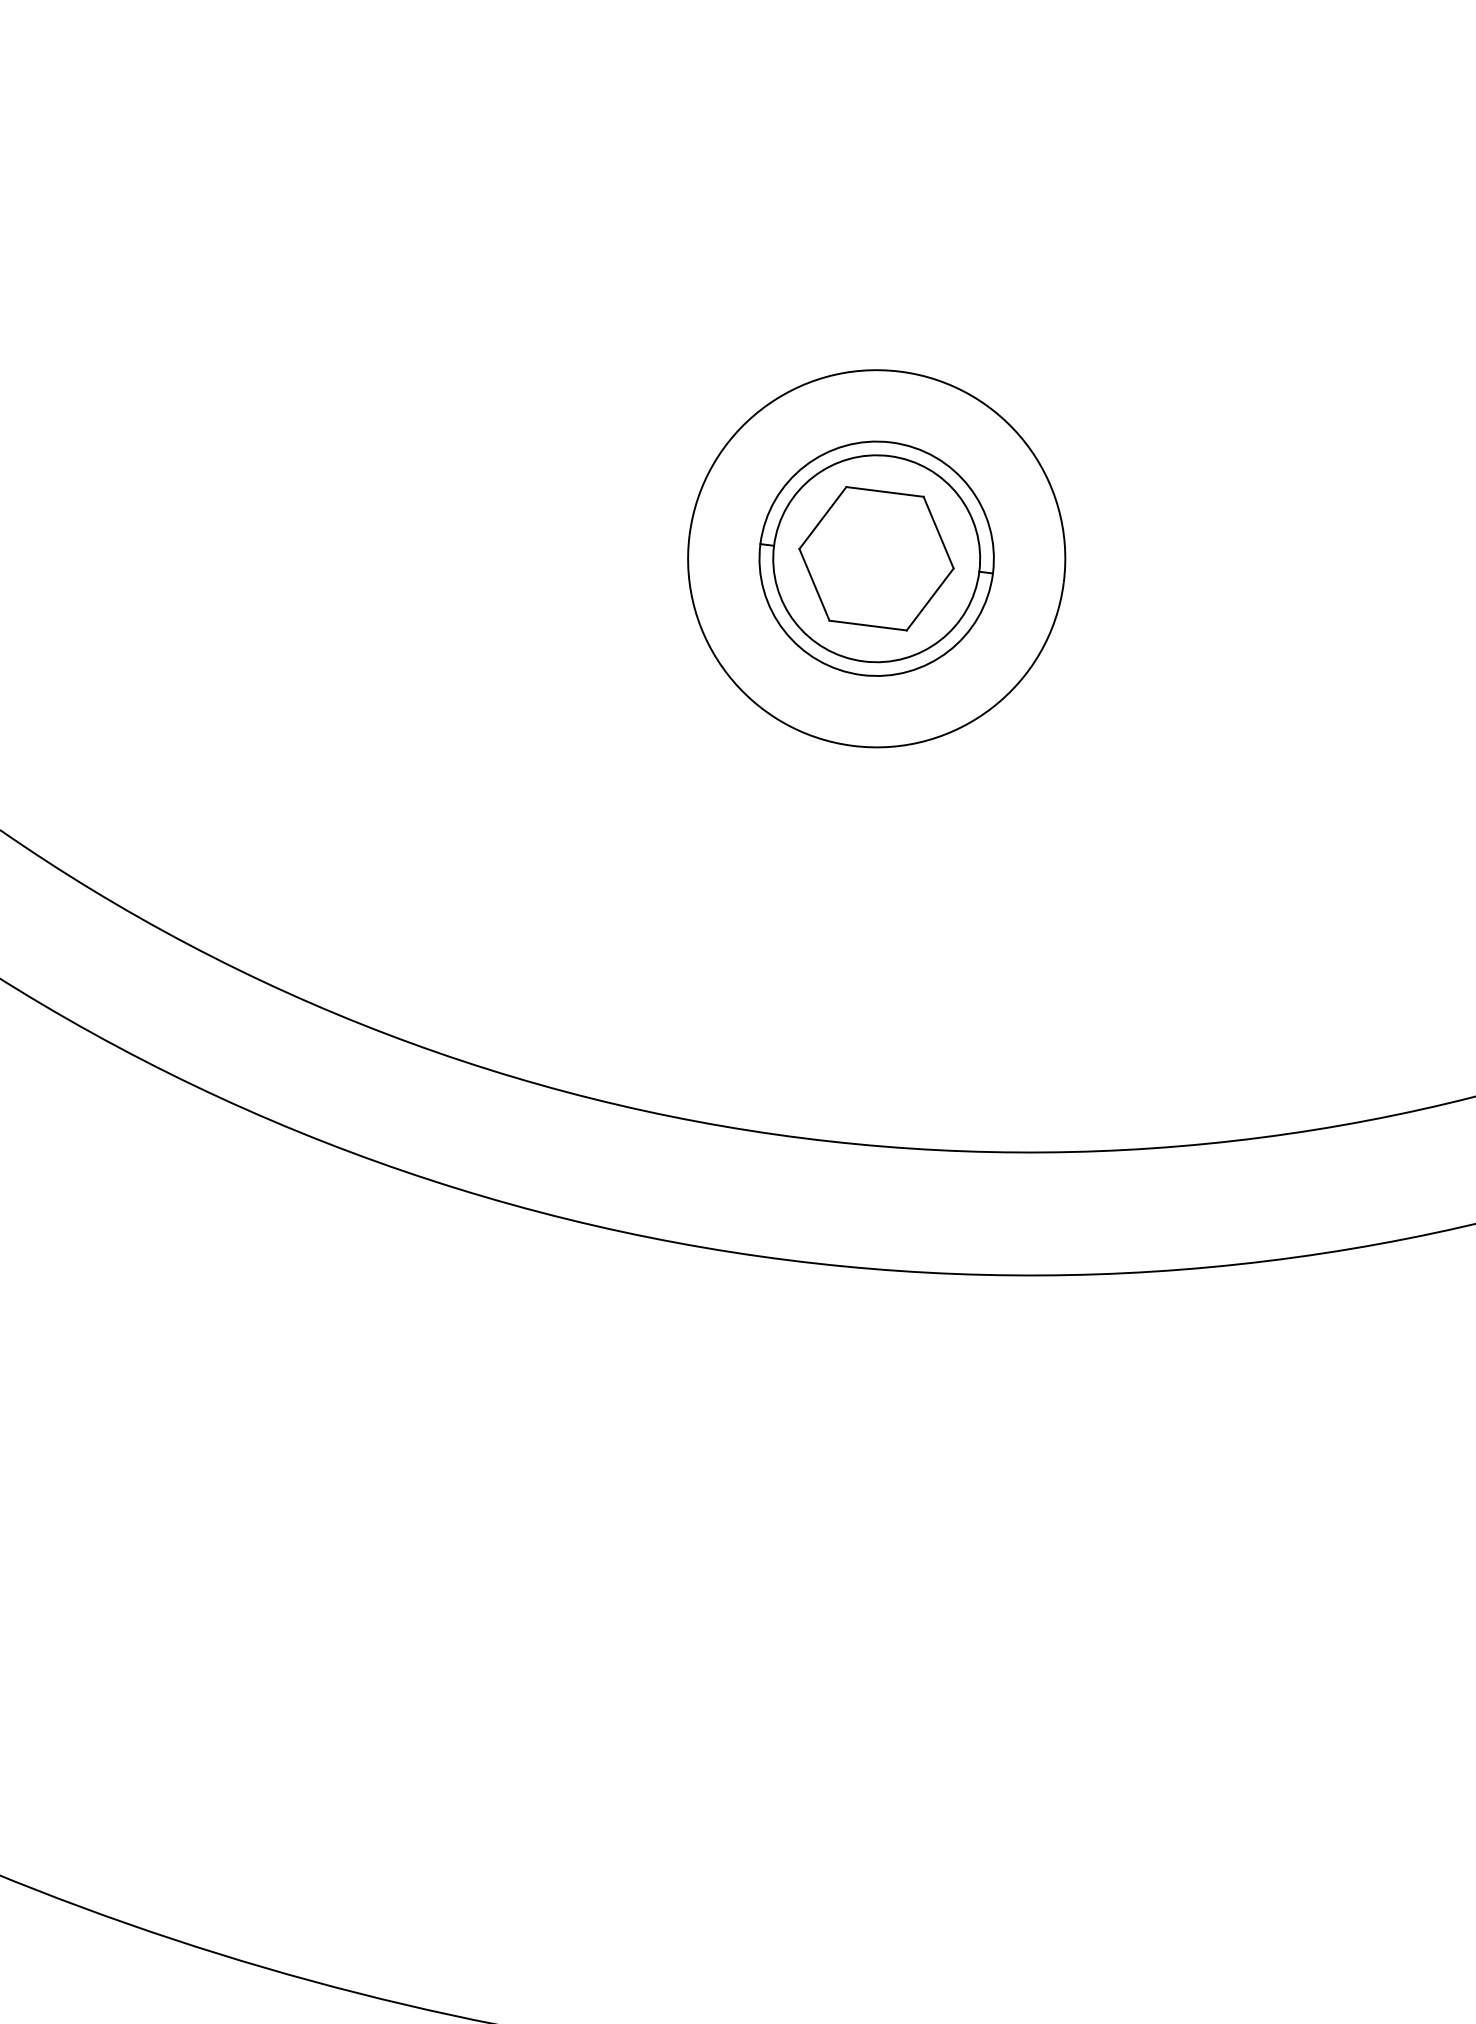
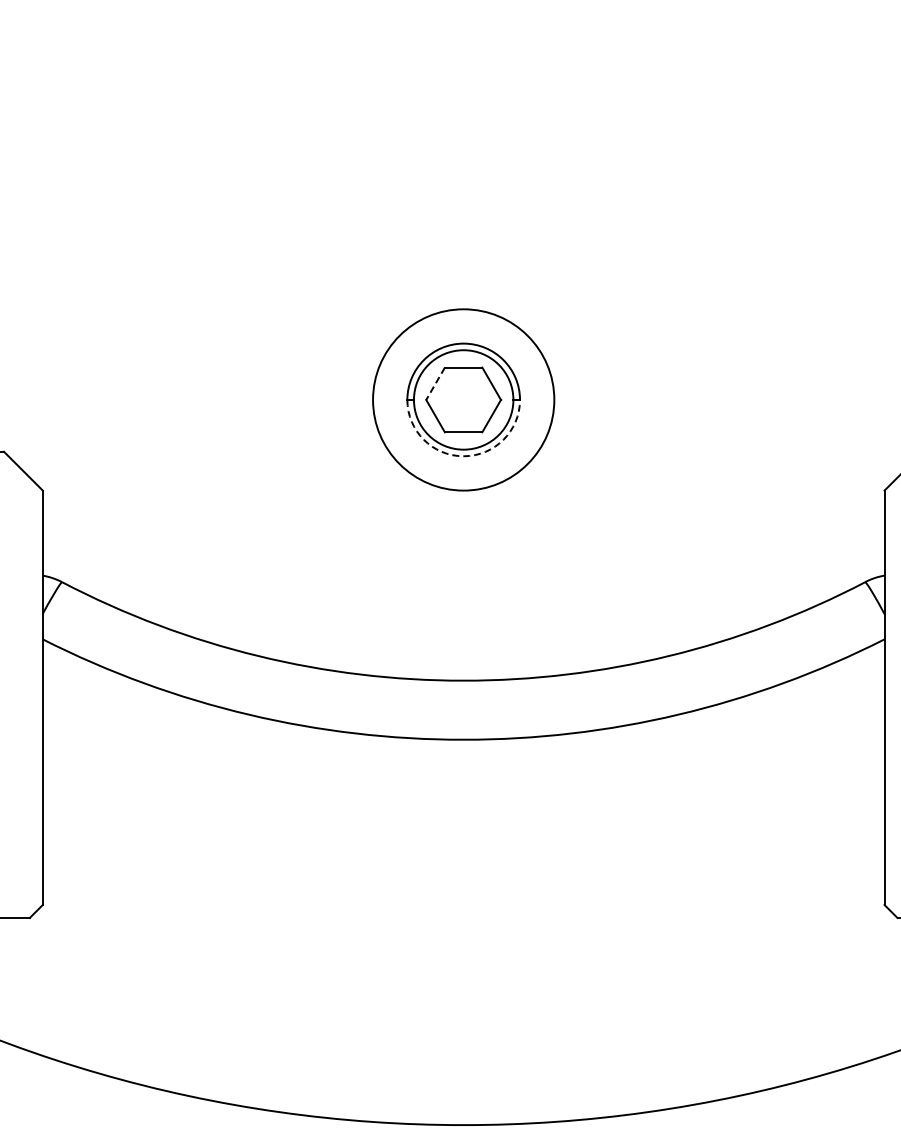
line: (822, 517) -> (435, 383), solid -> dashed
arc: (861, 675) -> (463, 456), solid -> dashed

